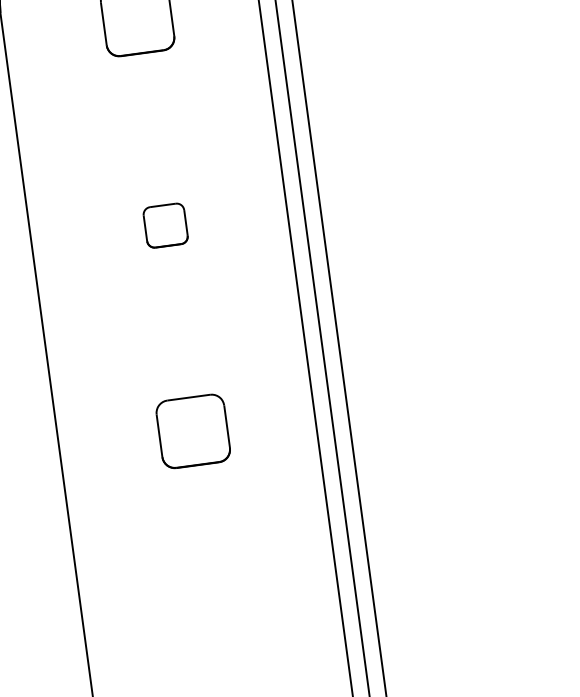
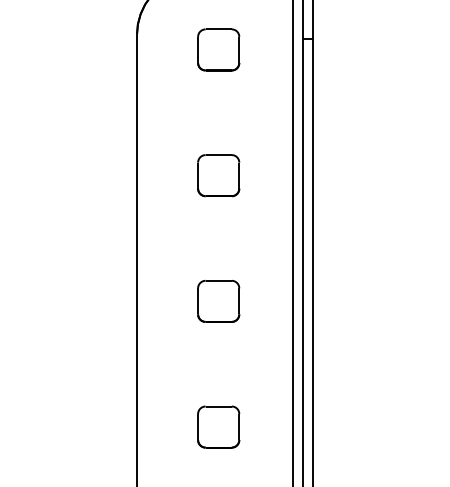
part: (165, 225) -> (218, 175), size x1.67
part: (220, 636) -> (218, 426), added

